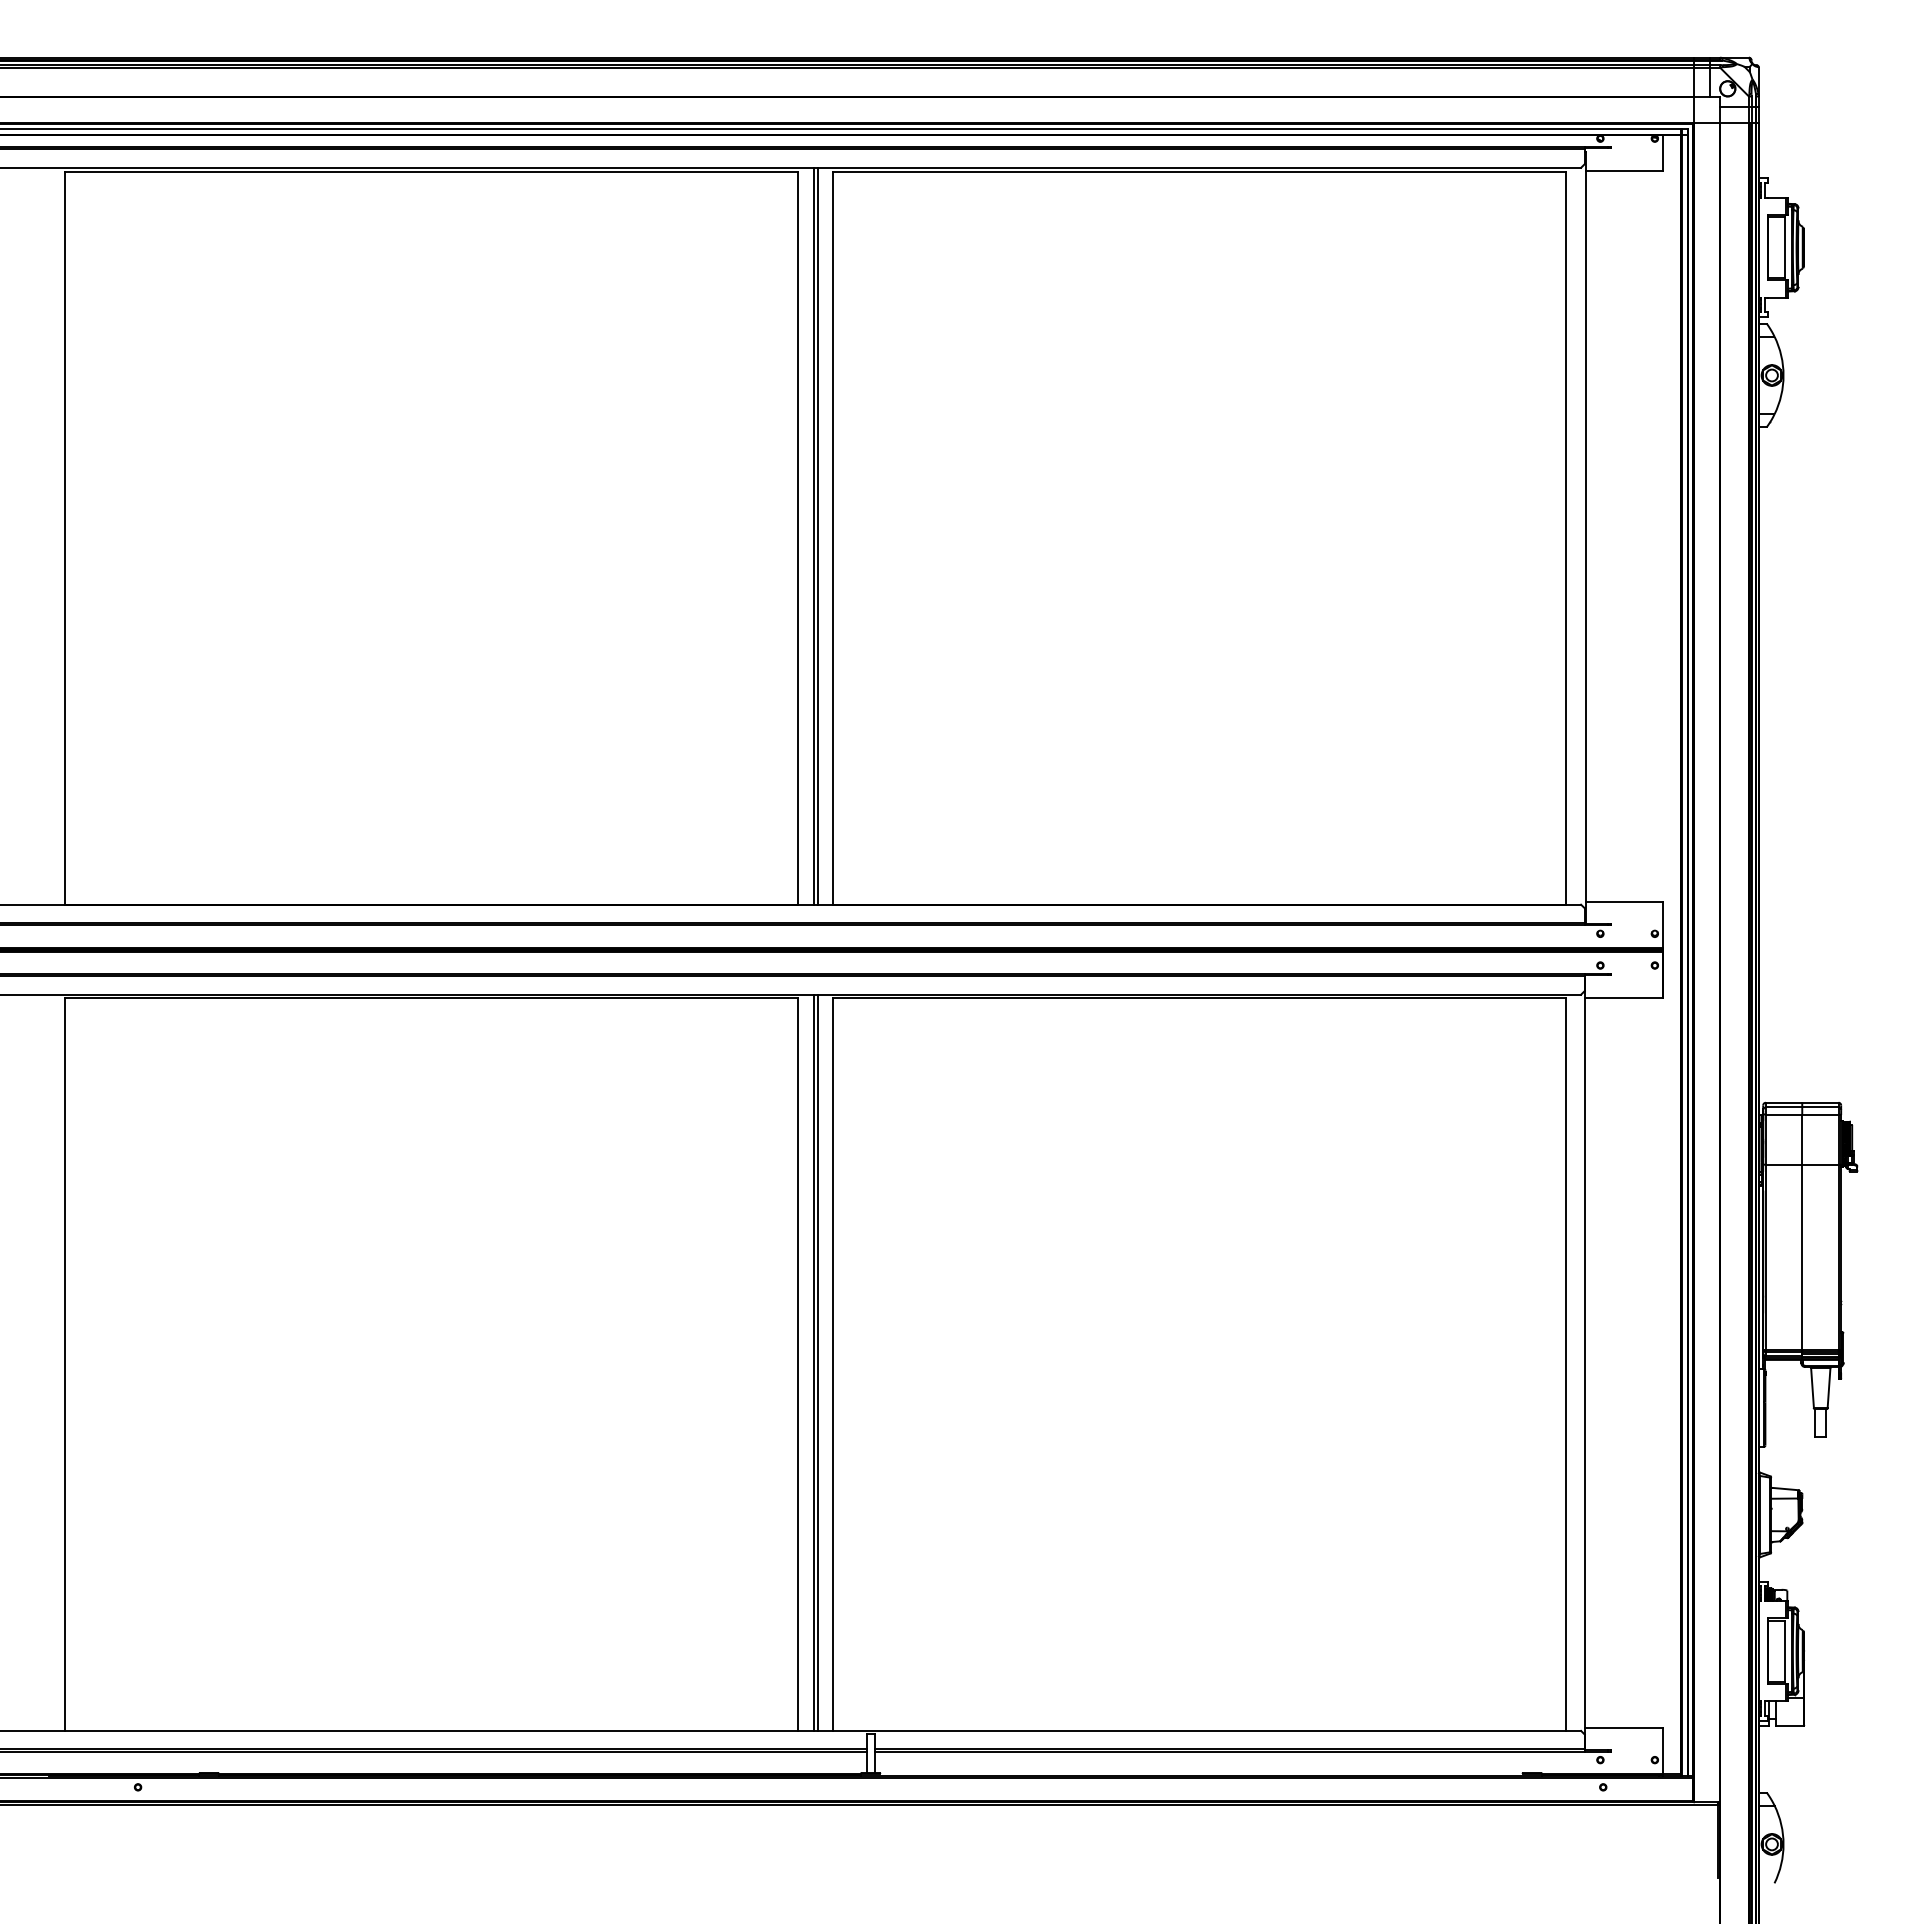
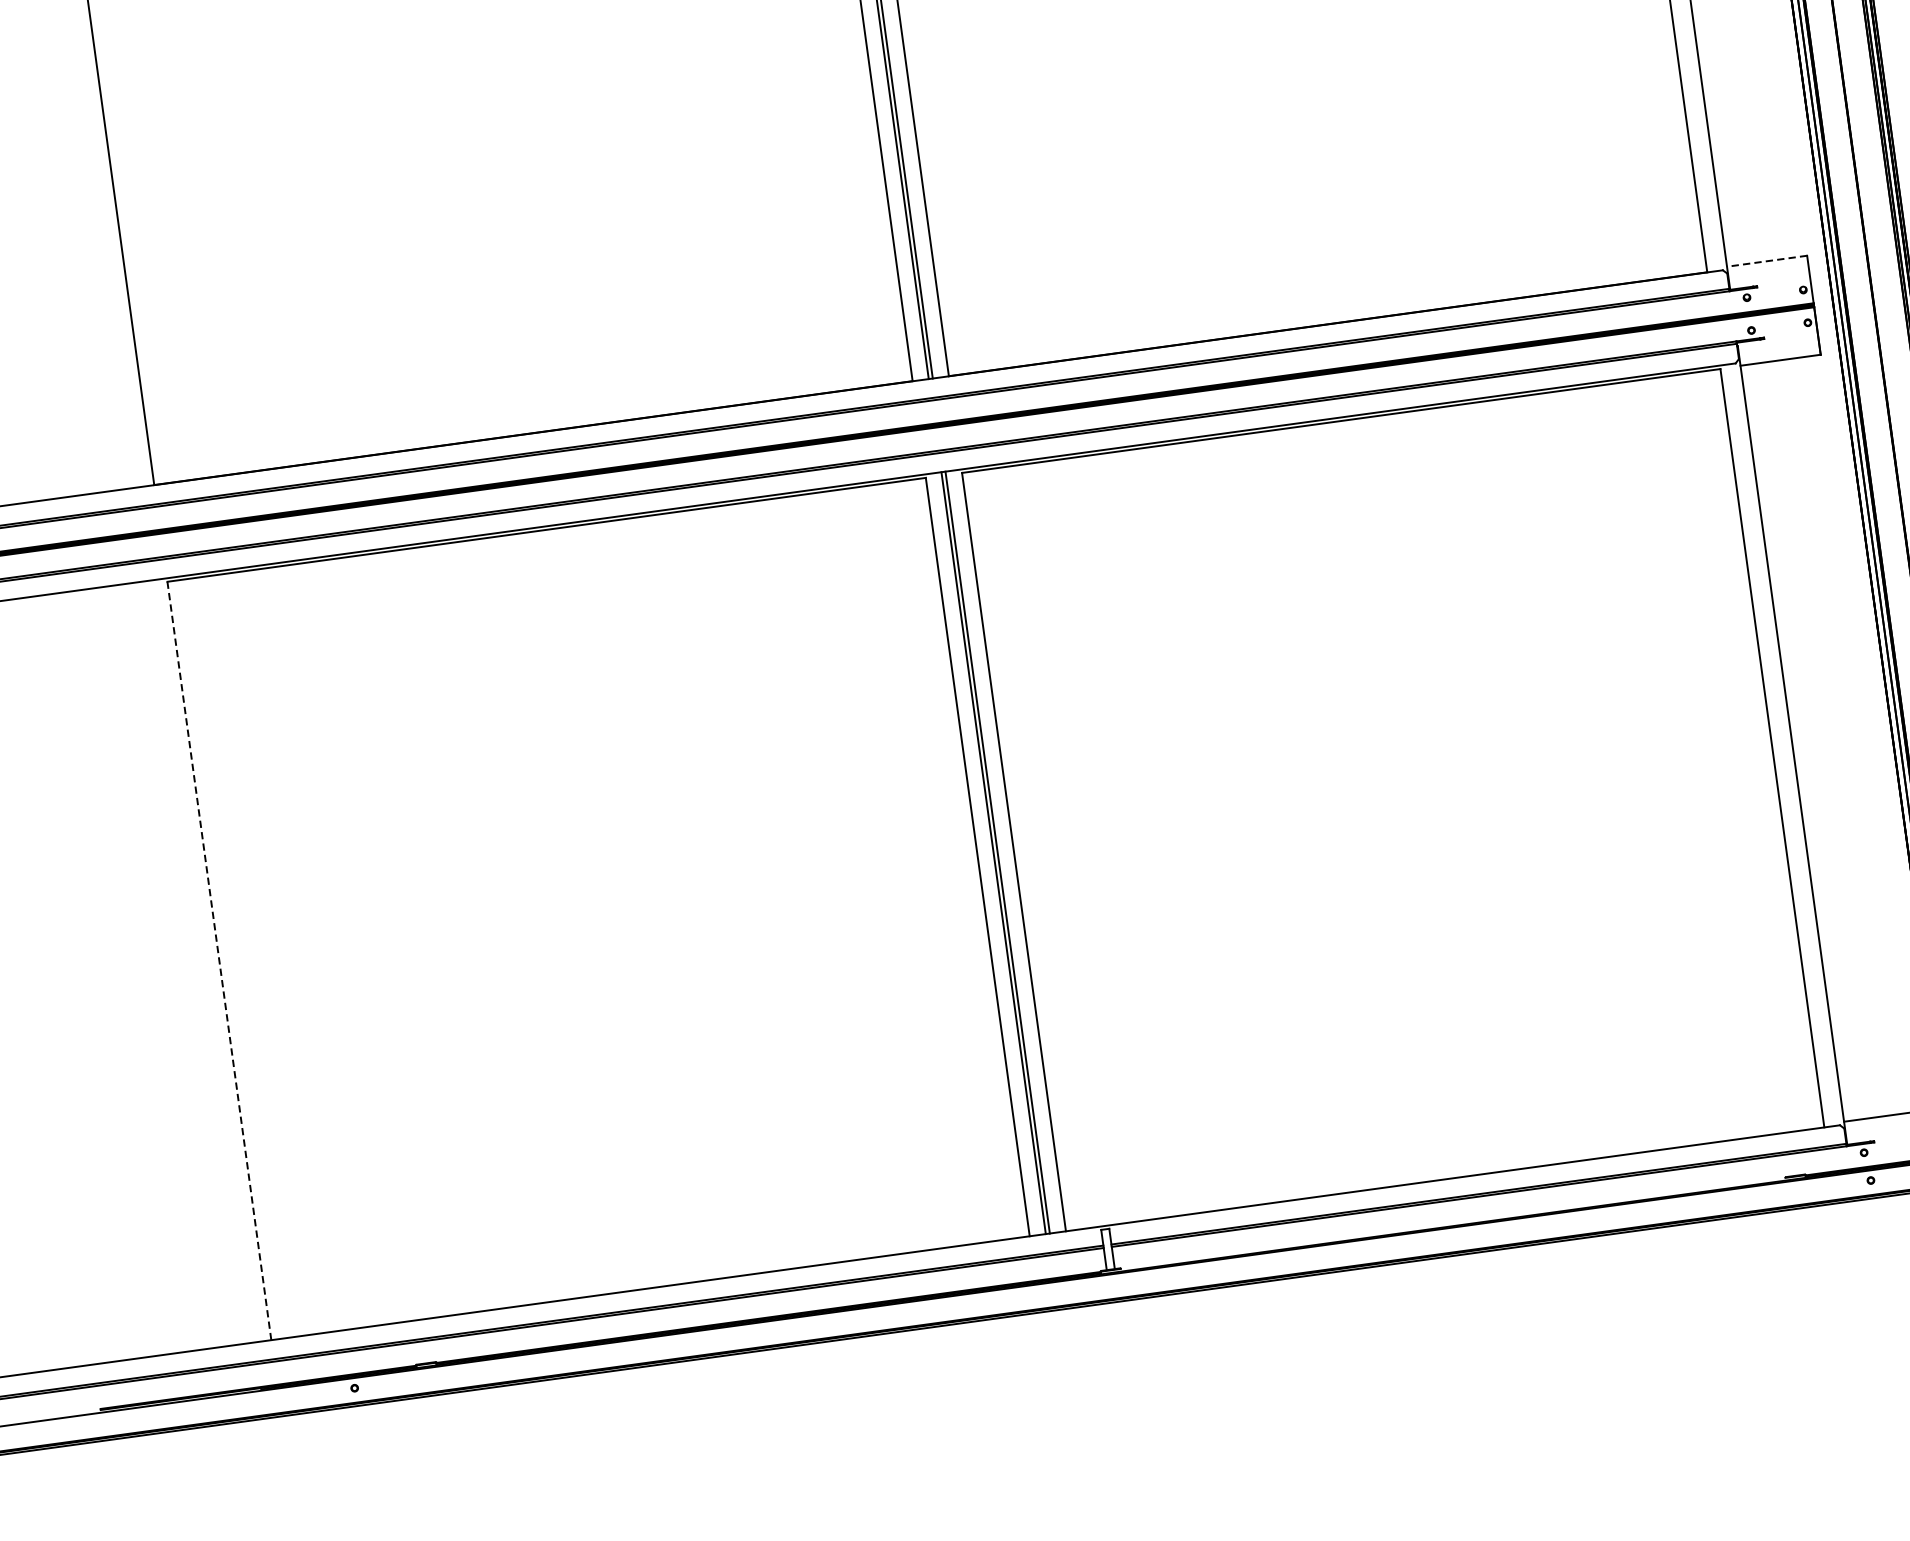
line: (1624, 901) -> (1767, 260), solid -> dashed
line: (65, 1363) -> (219, 959), solid -> dashed

